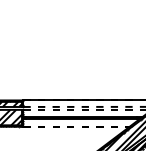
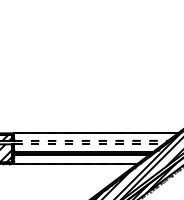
line: (76, 126) -> (75, 163), dashed -> solid

